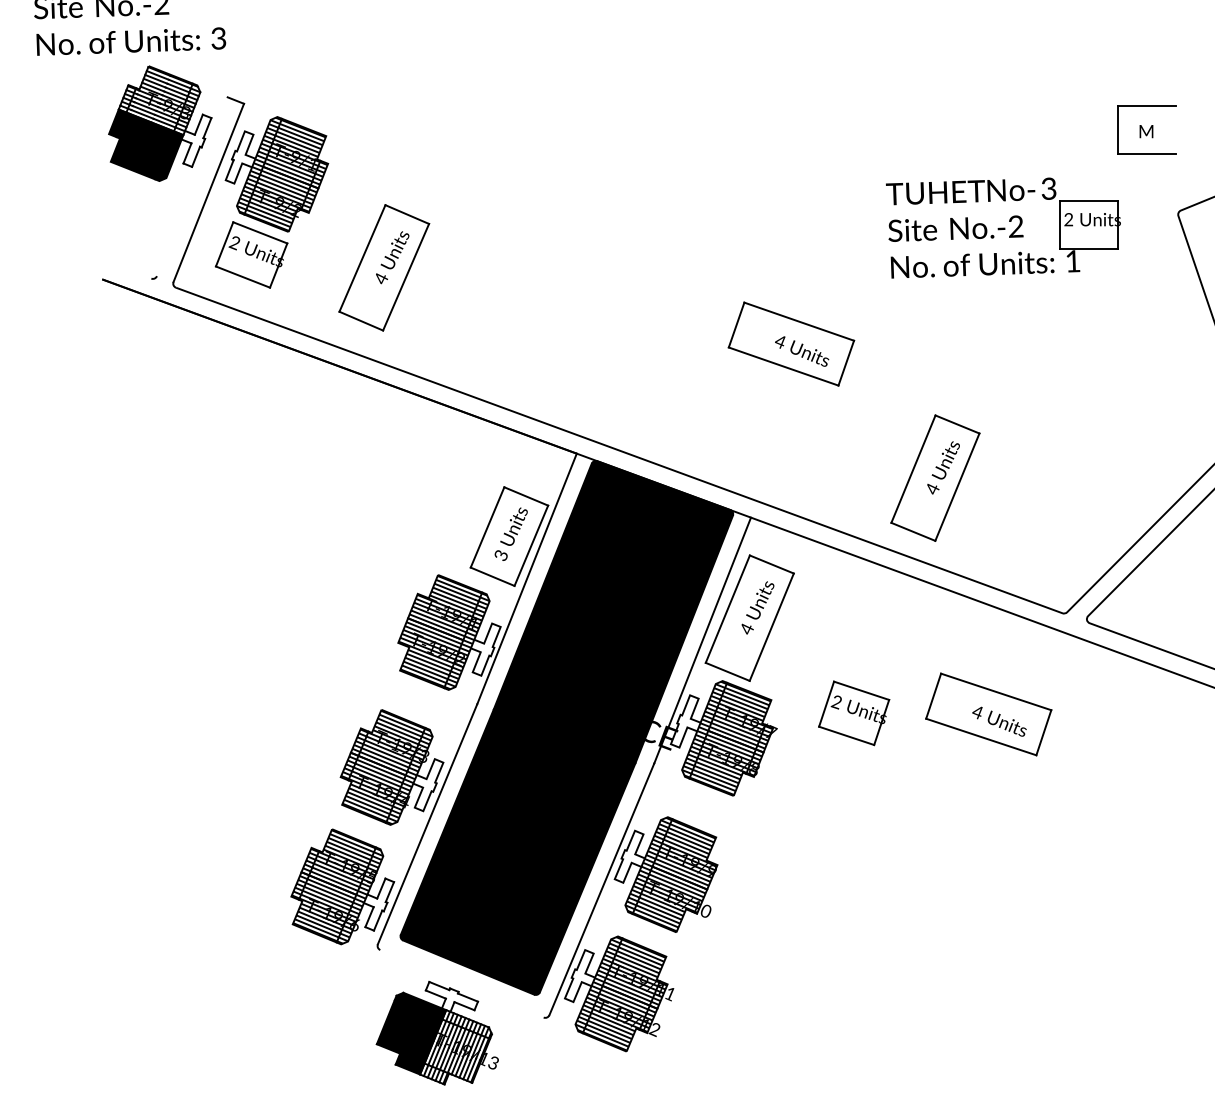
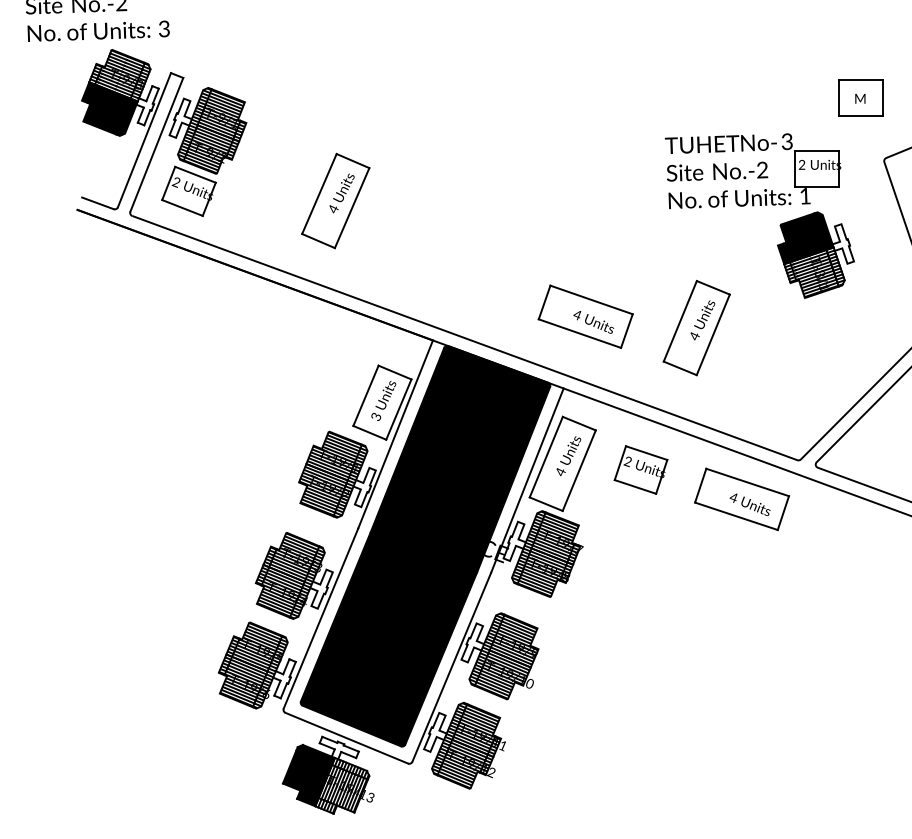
line: (1176, 129) -> (882, 97), added
line: (191, 186) -> (143, 140), added
part: (384, 267) -> (335, 200), moved
line: (130, 270) -> (98, 203), added
part: (1086, 340) -> (815, 255), added
part: (791, 343) -> (585, 316), moved
part: (935, 477) -> (696, 327), moved
part: (854, 713) -> (641, 470), moved
part: (988, 714) -> (741, 499), moved
line: (461, 983) -> (346, 738), added

